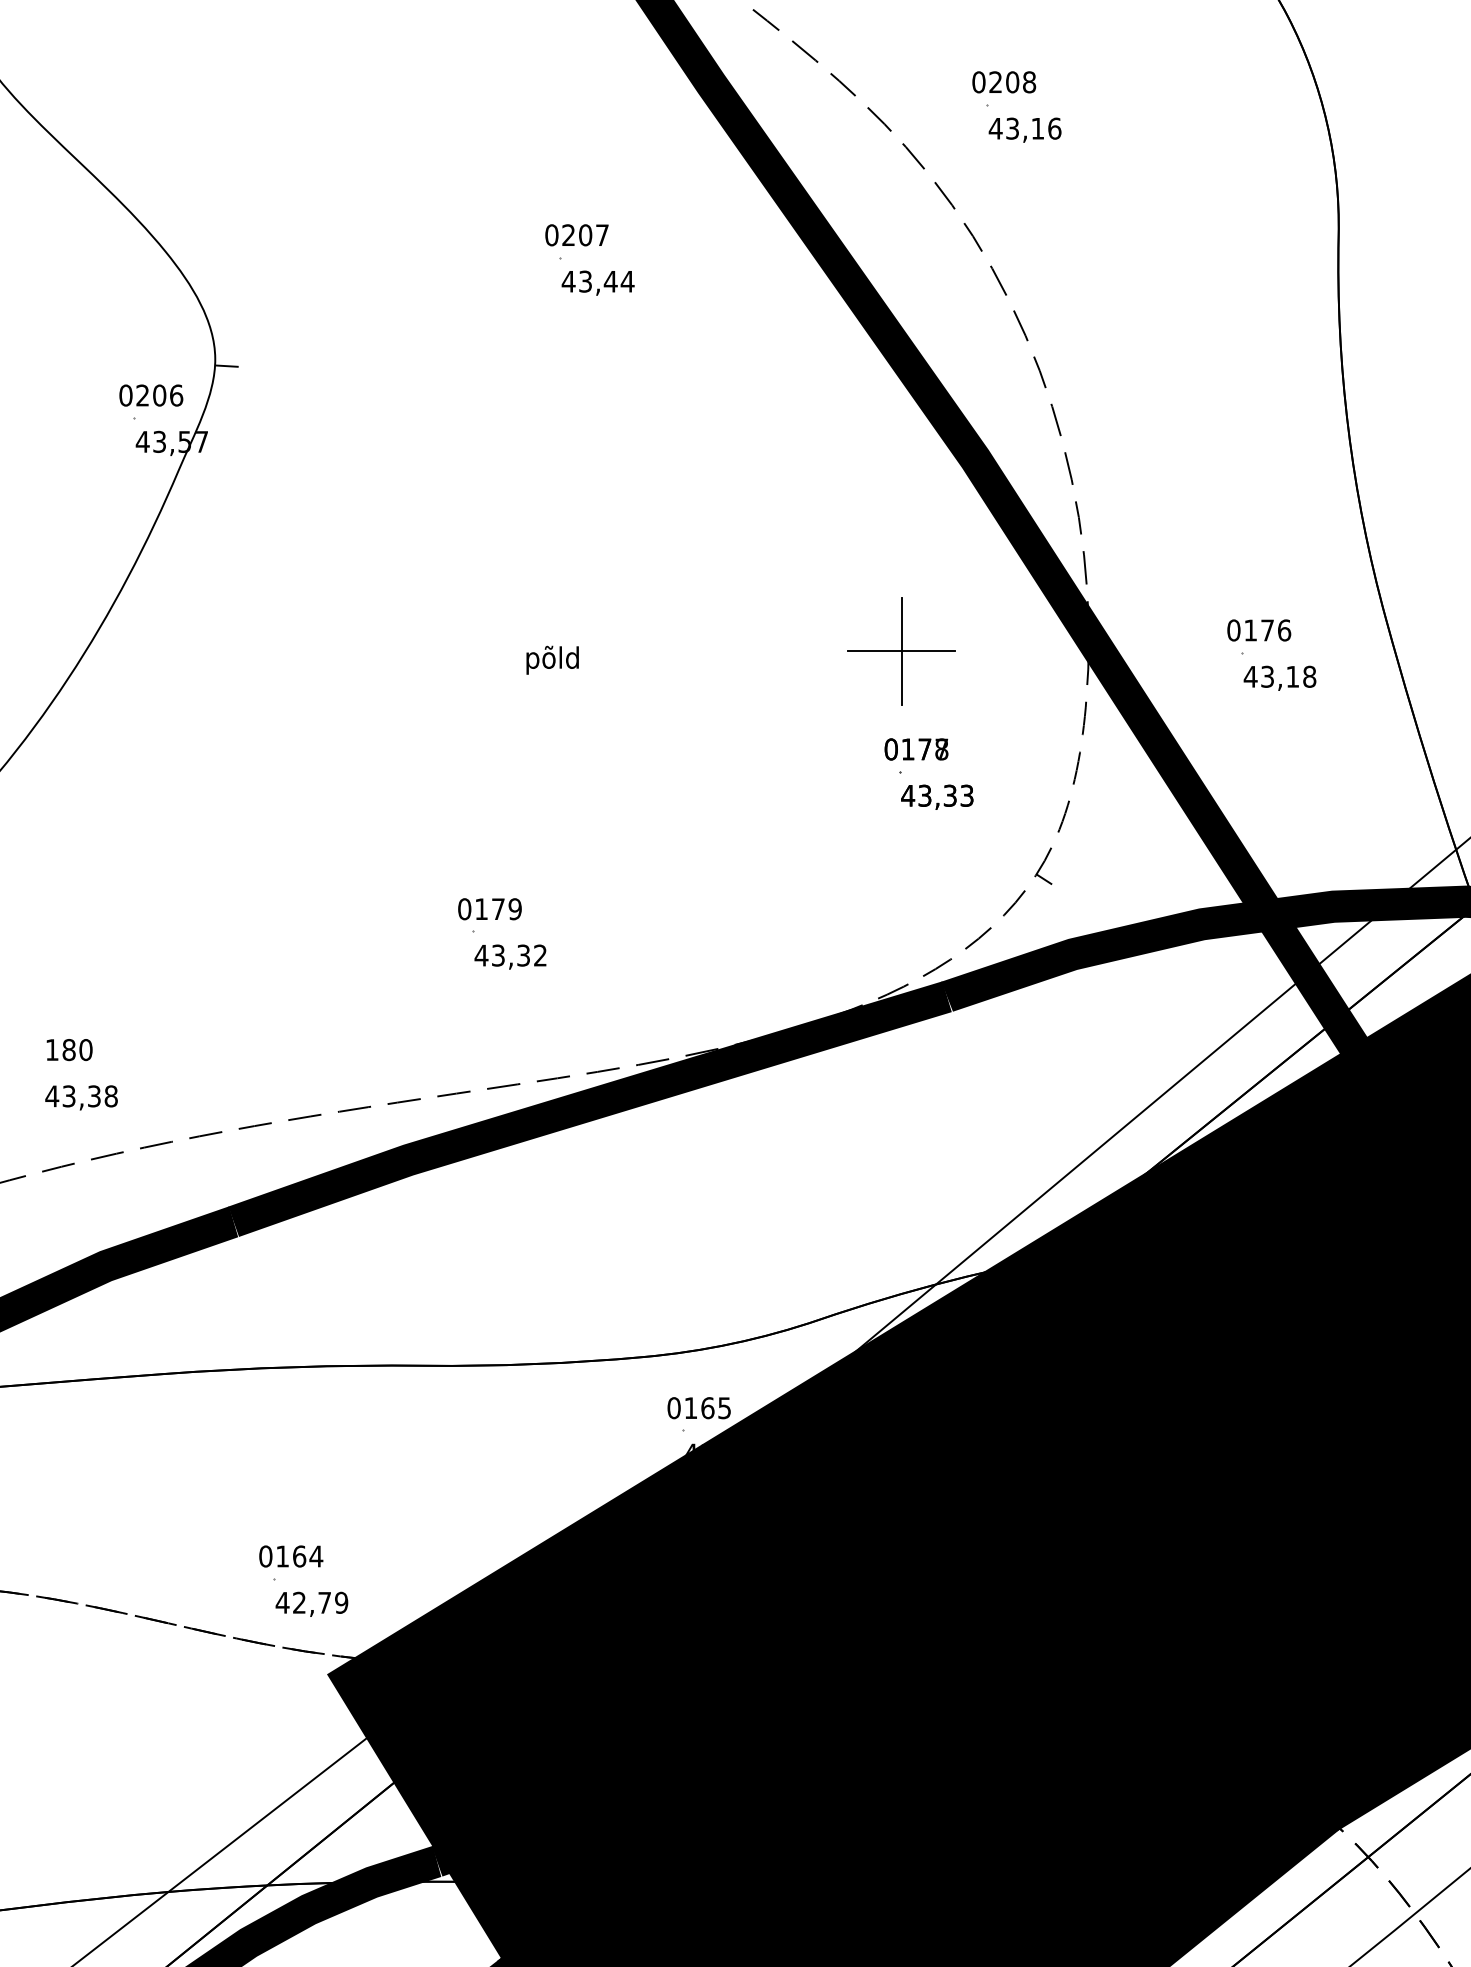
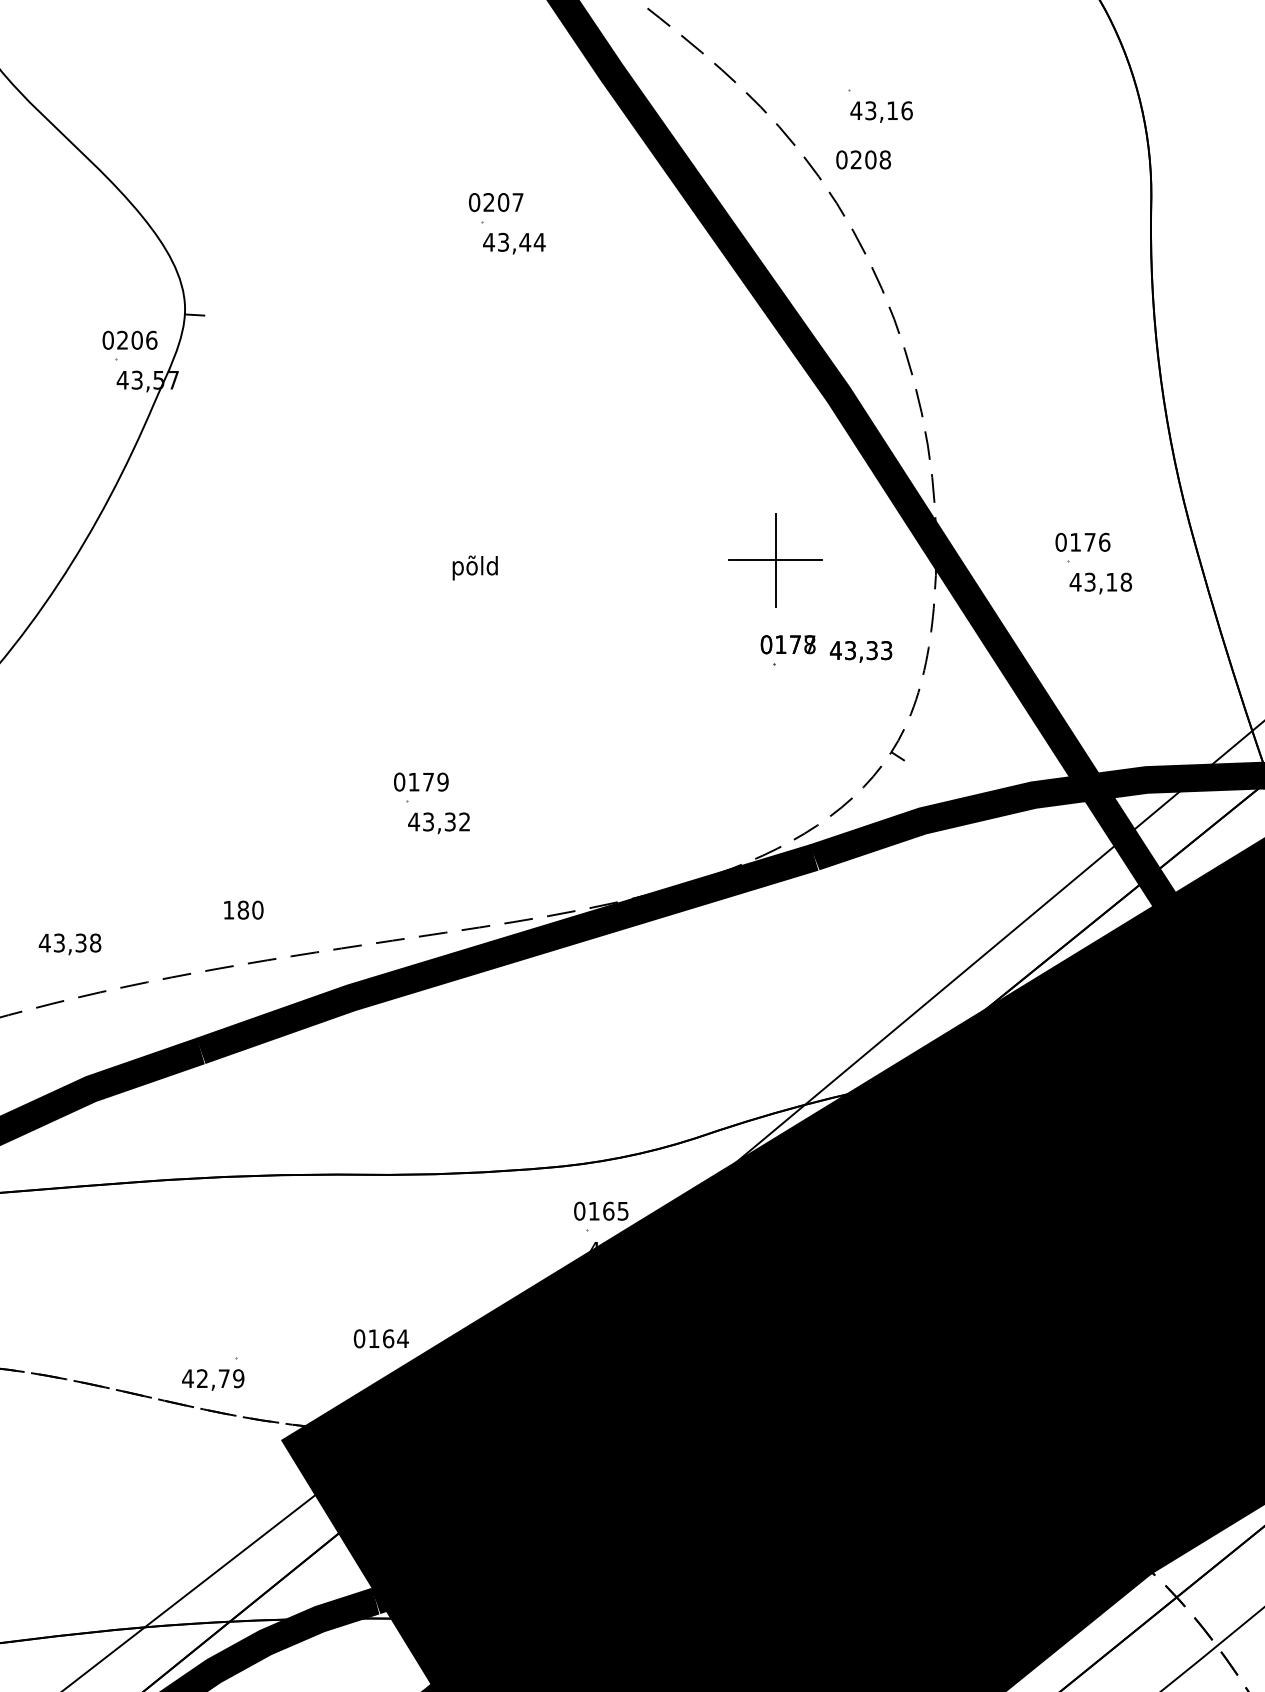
text: (1004, 81) -> (863, 159), moved
text: (936, 796) -> (860, 651), moved
text: (69, 1049) -> (243, 909), moved
text: (290, 1556) -> (380, 1338), moved
text: (312, 1603) -> (213, 1379), moved

